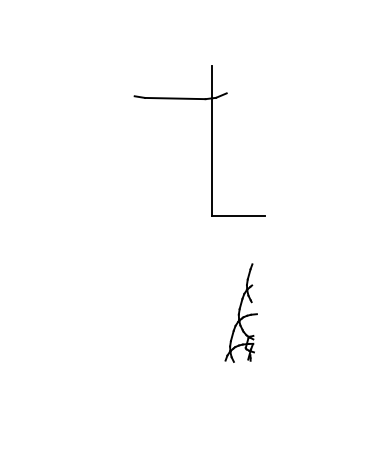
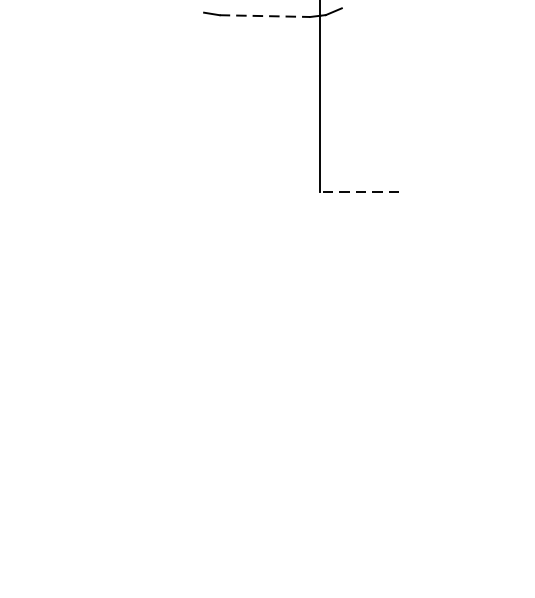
line: (175, 98) -> (265, 16), solid -> dashed
line: (238, 216) -> (359, 192), solid -> dashed
part: (240, 312) -> (362, 336), removed

